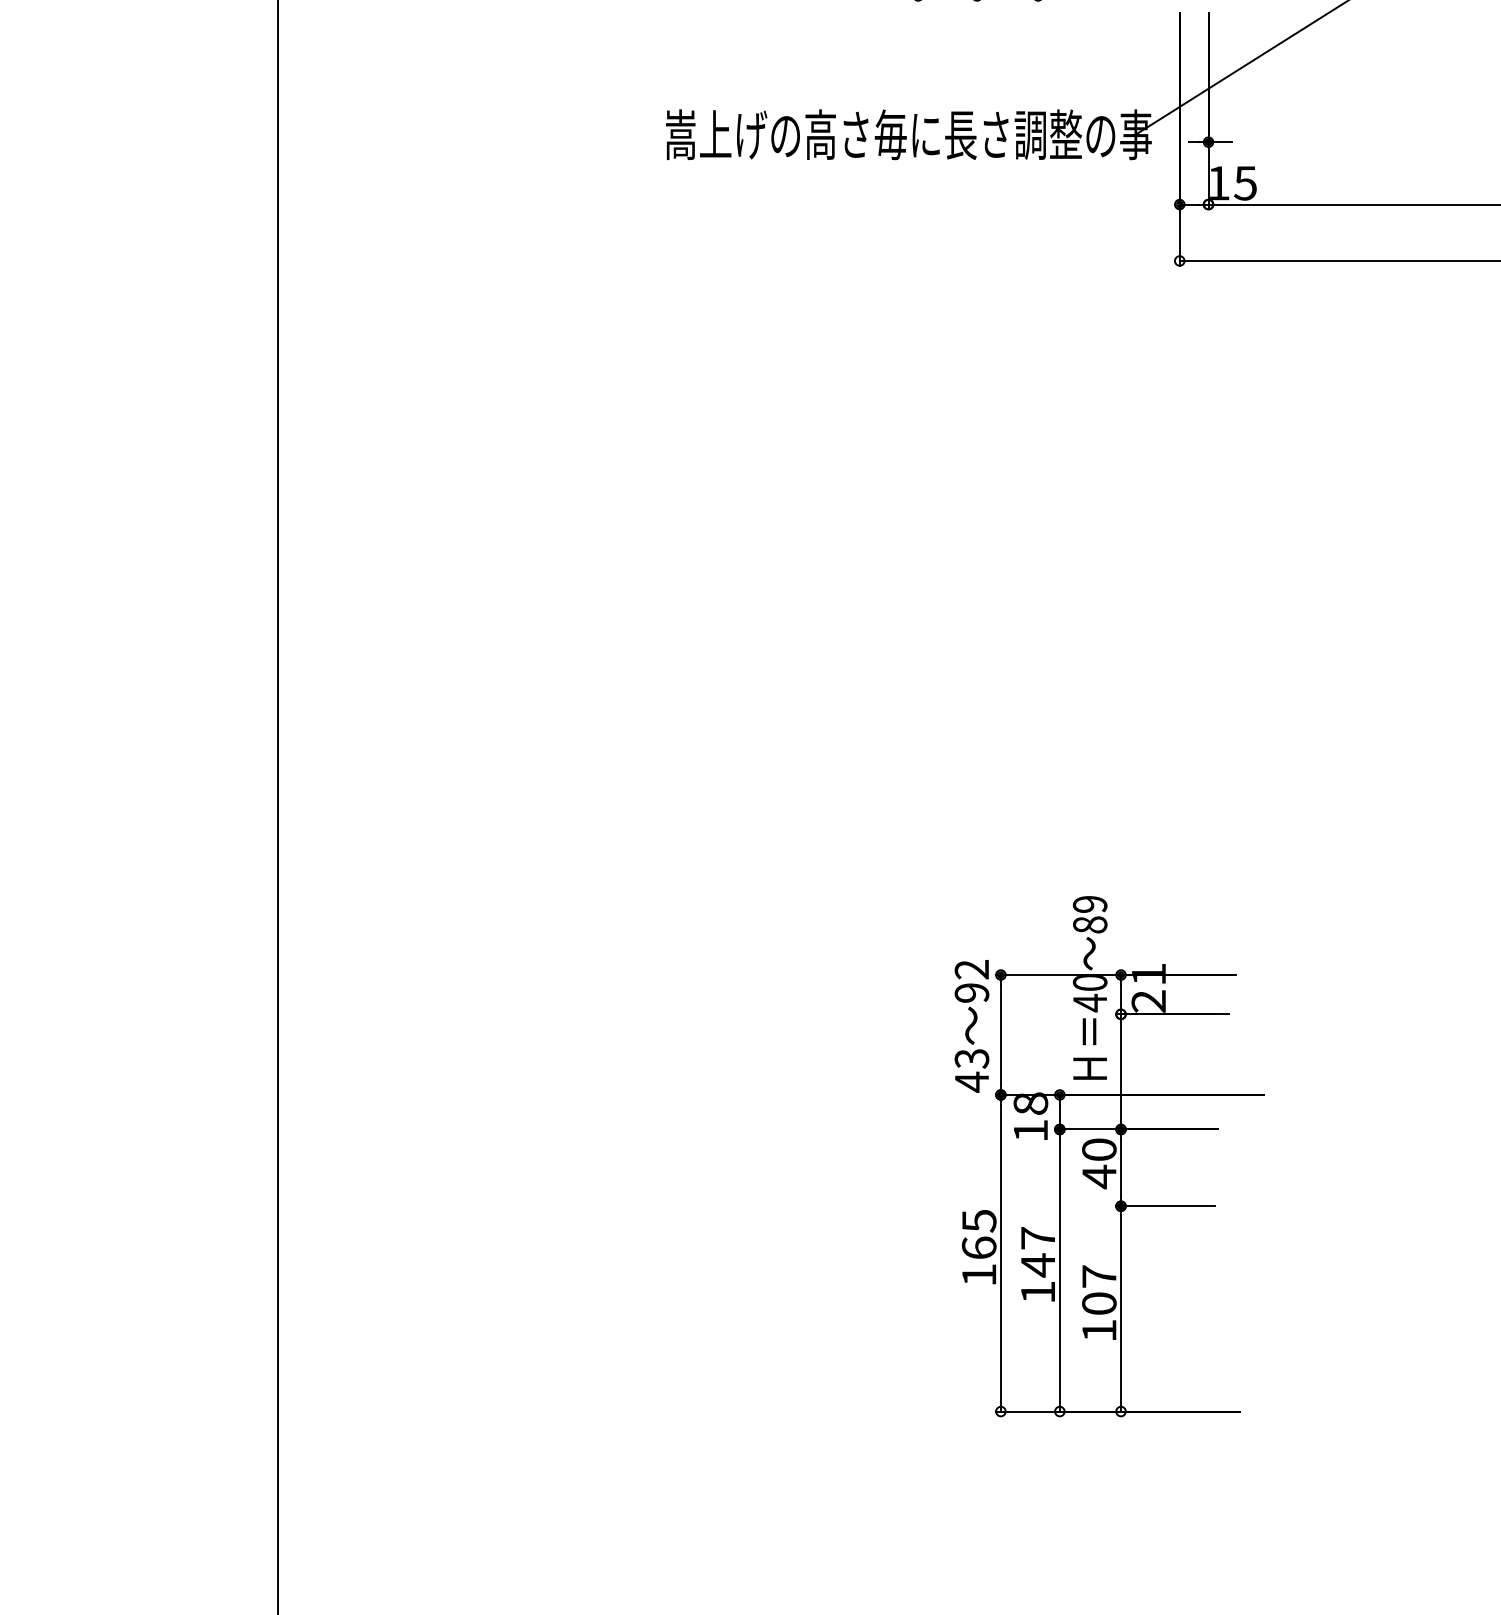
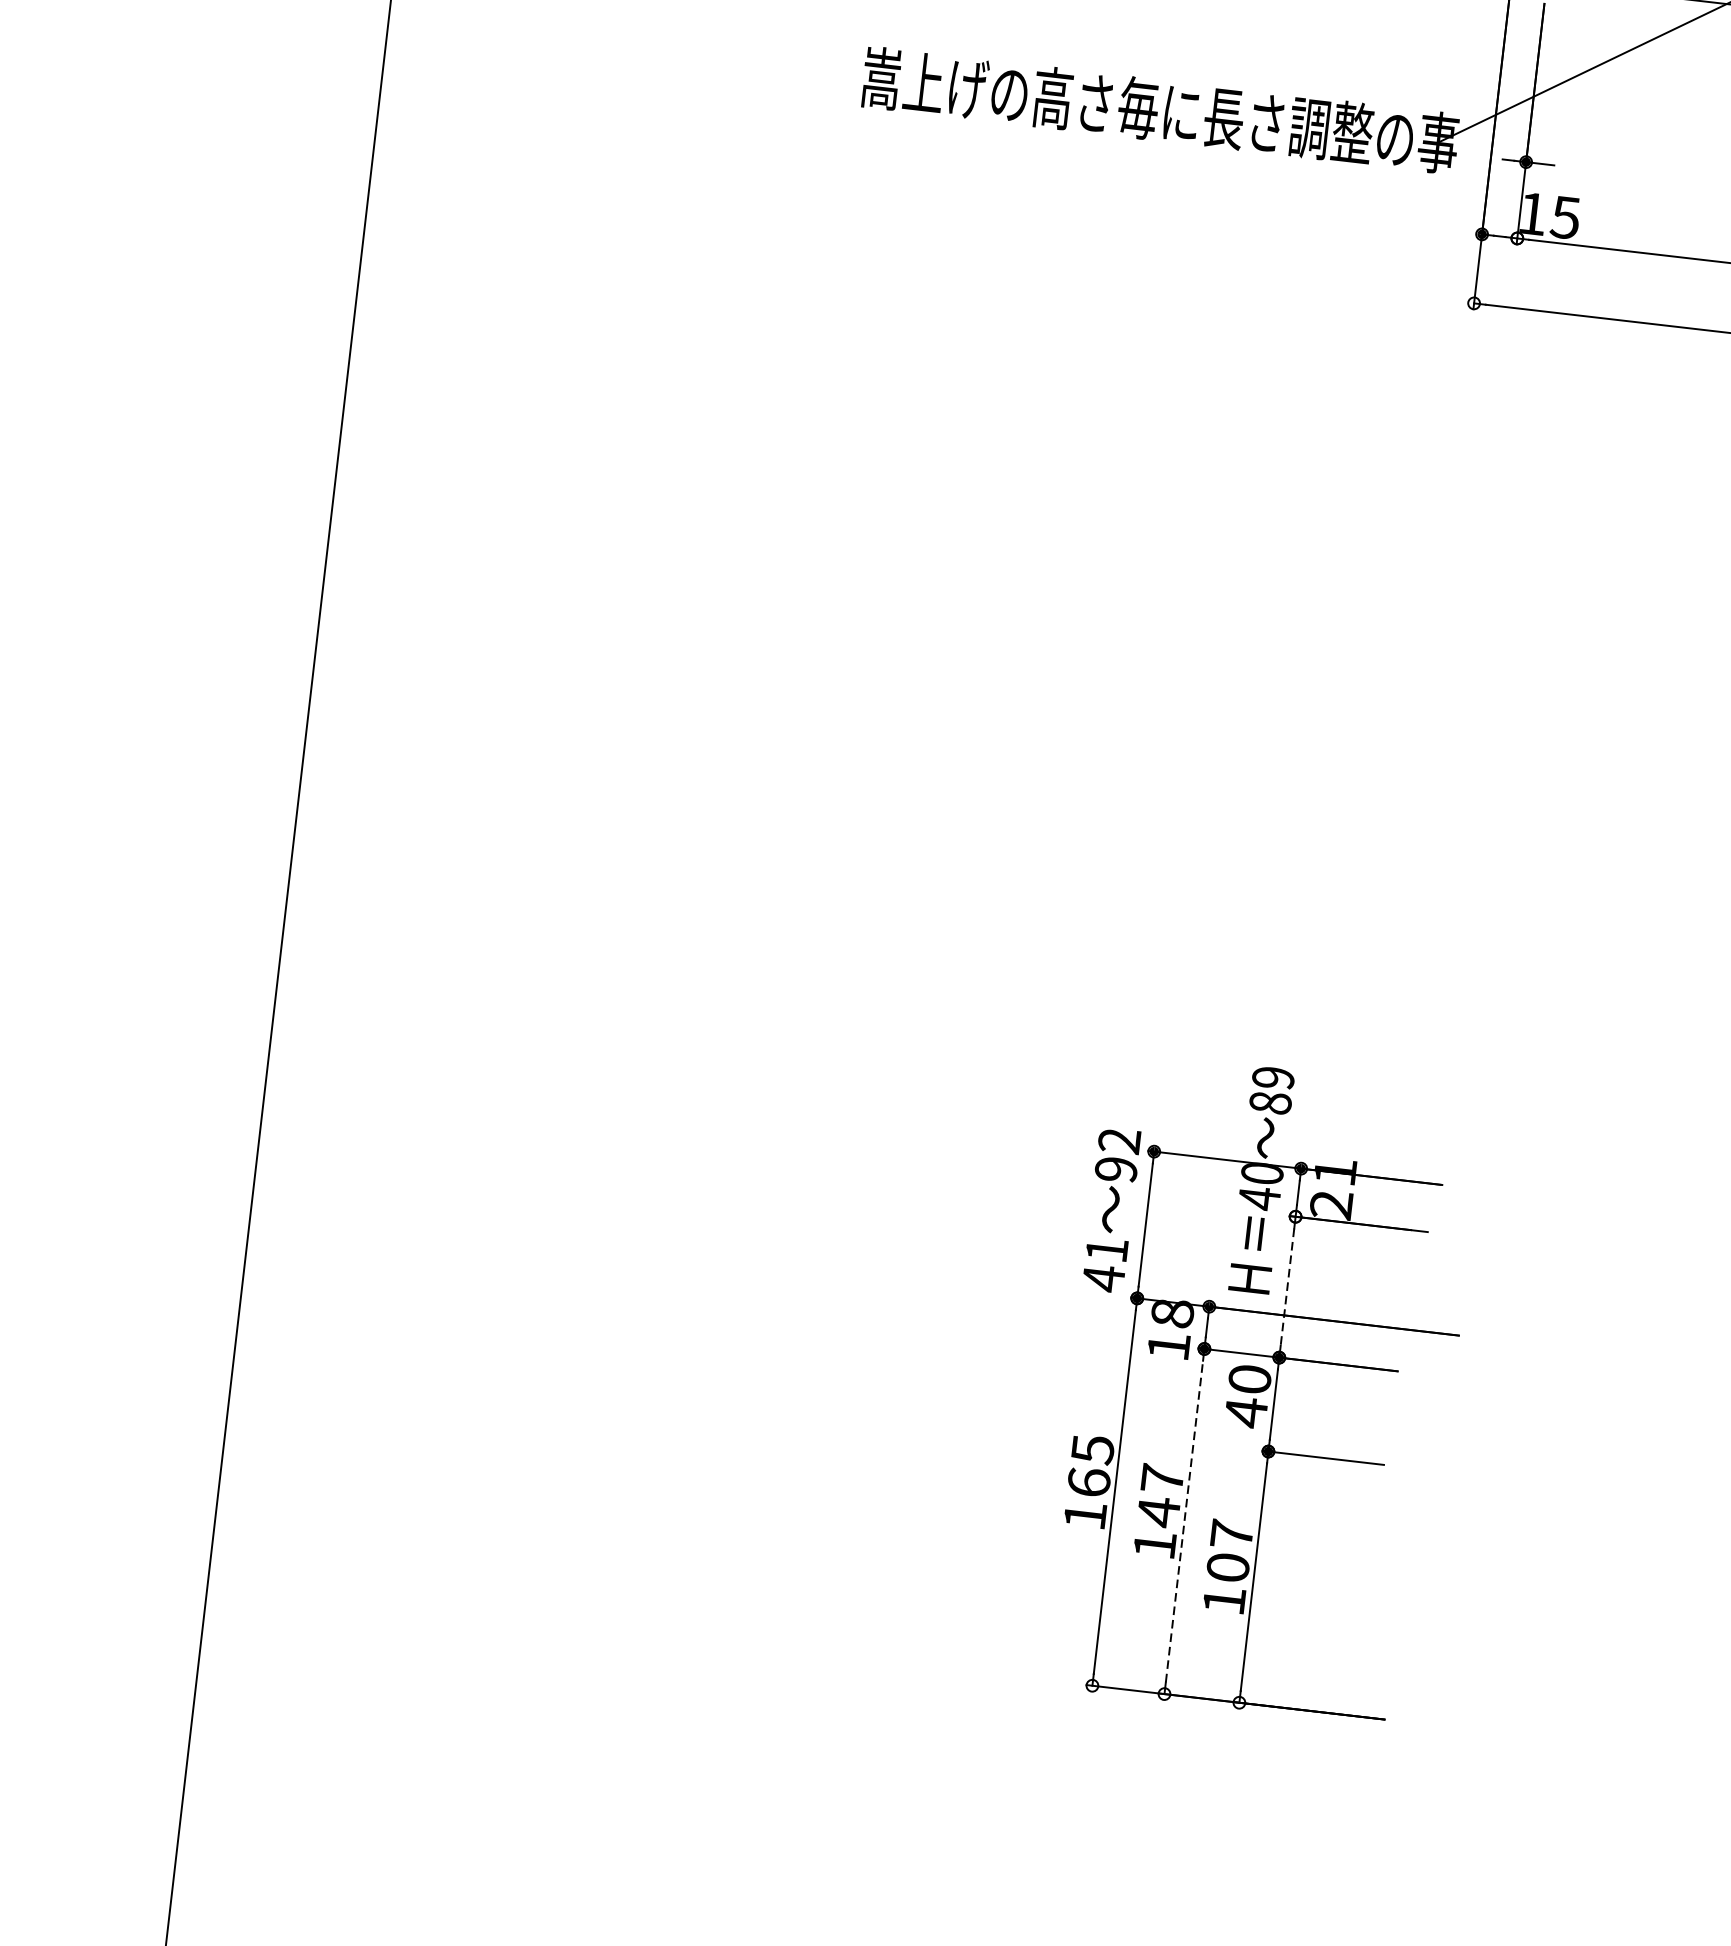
text: (971, 1058) -> (1106, 1249), 43 -> 41
line: (1121, 1071) -> (1288, 1286), solid -> dashed
line: (1059, 1270) -> (1184, 1521), solid -> dashed

